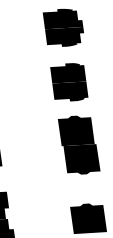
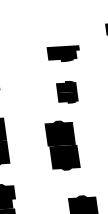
fill: (62, 19) -> (61, 38), removed
part: (69, 82) -> (67, 92), size x0.7
part: (78, 144) -> (62, 145), moved

